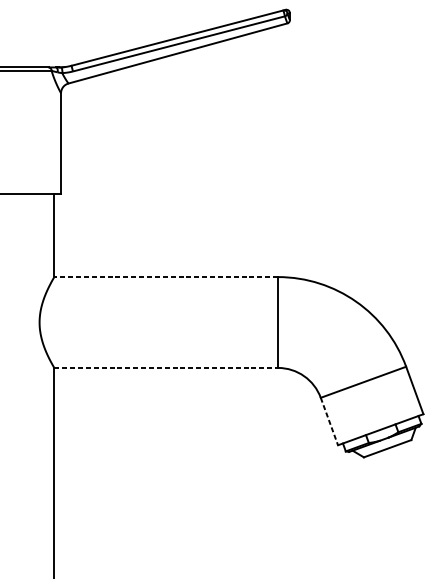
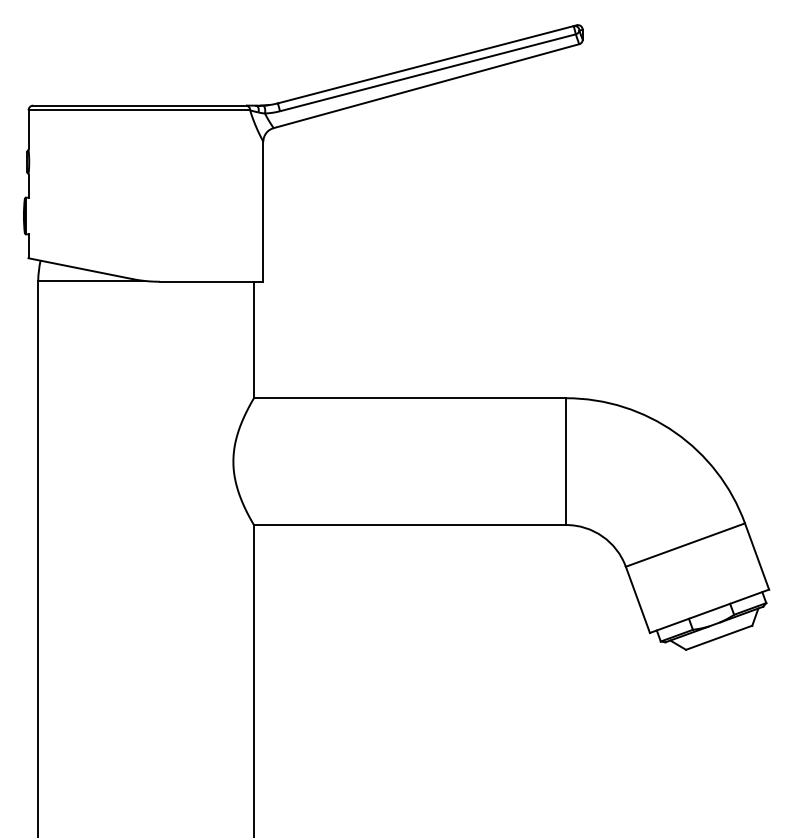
line: (165, 277) -> (409, 398), dashed -> solid
line: (166, 368) -> (410, 525), dashed -> solid
line: (329, 422) -> (638, 600), dashed -> solid

